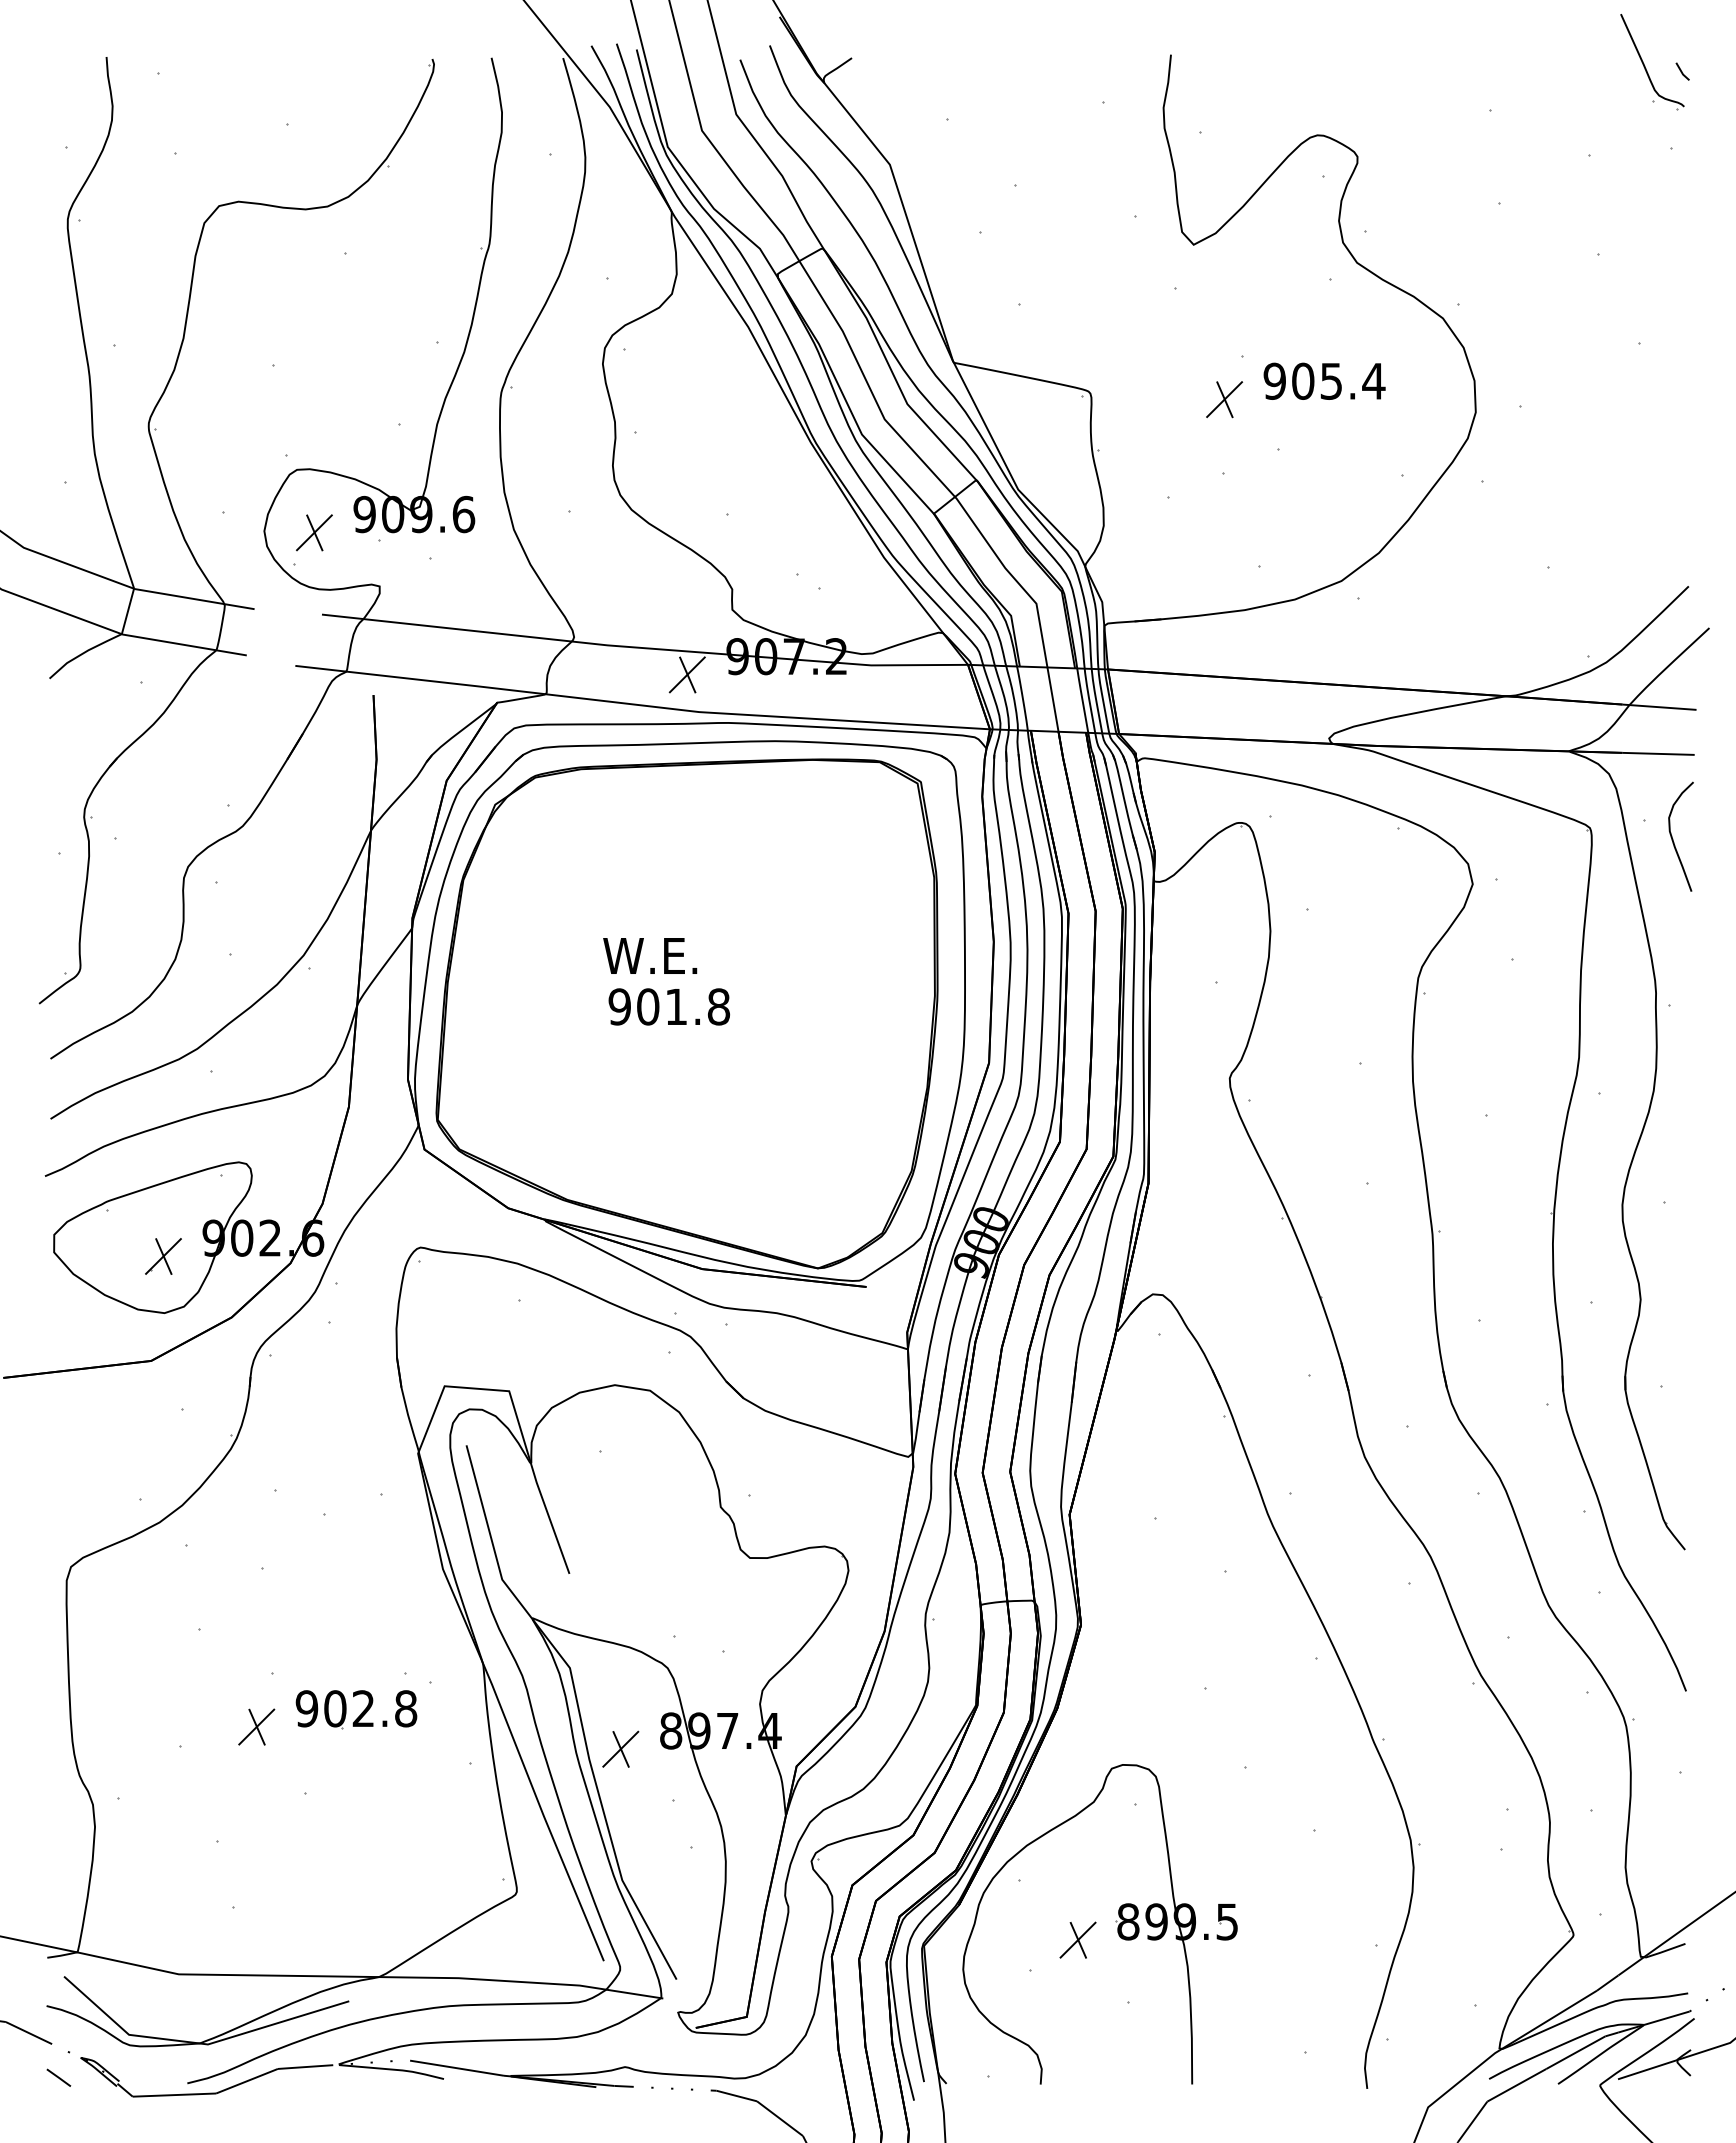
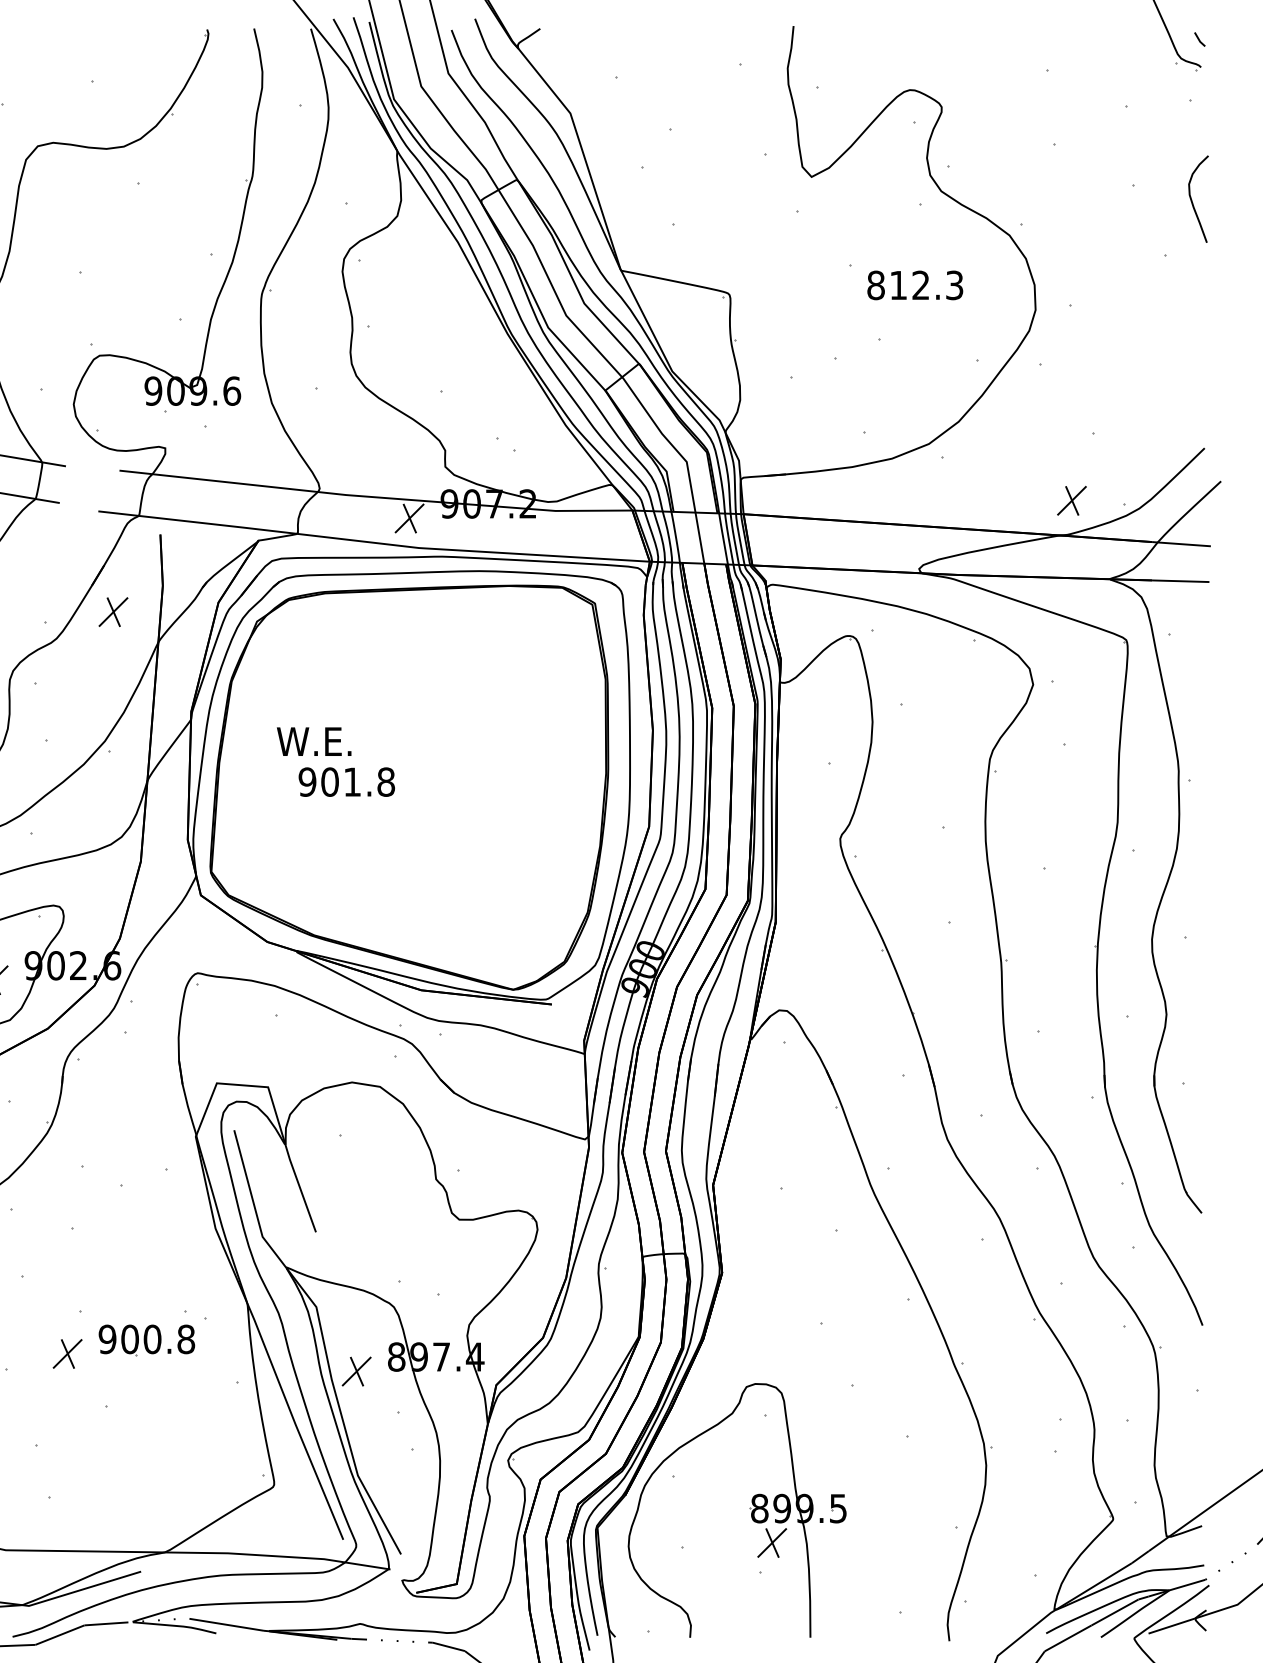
text: (1324, 380) -> (915, 284), 905.4 -> 812.3
part: (1224, 399) -> (1071, 500), moved
part: (314, 532) -> (113, 611), moved
curve: (1673, 839) -> (1192, 201), moved
text: (650, 955) -> (314, 741), moved
text: (668, 1006) -> (346, 781), moved
text: (363, 1708) -> (152, 1339), 902.8 -> 900.8
part: (1077, 1939) -> (771, 1542), moved

